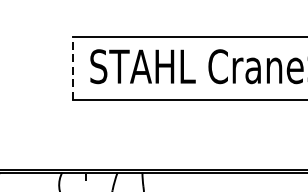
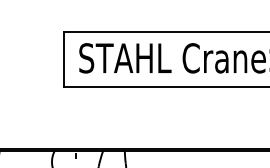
line: (73, 68) -> (64, 59), dashed -> solid

